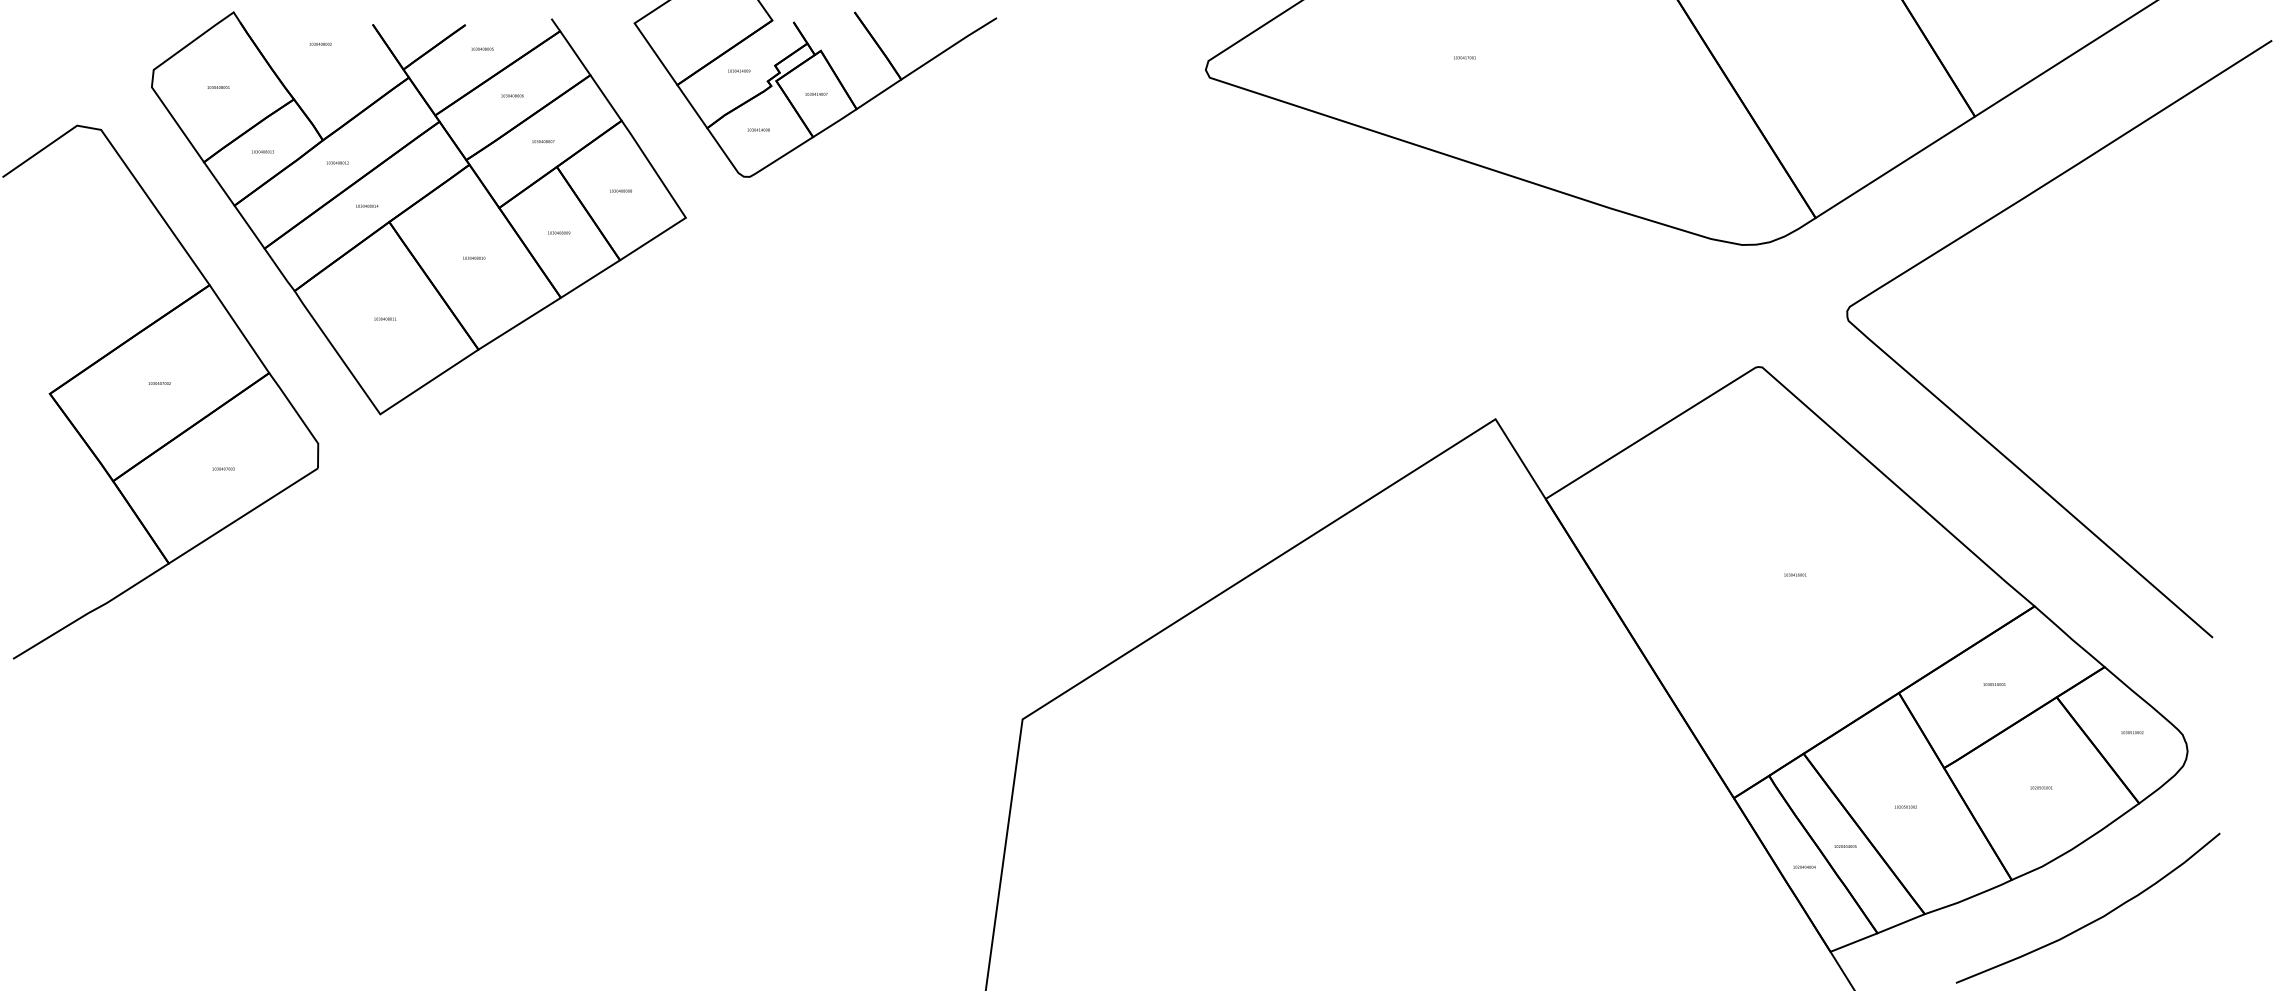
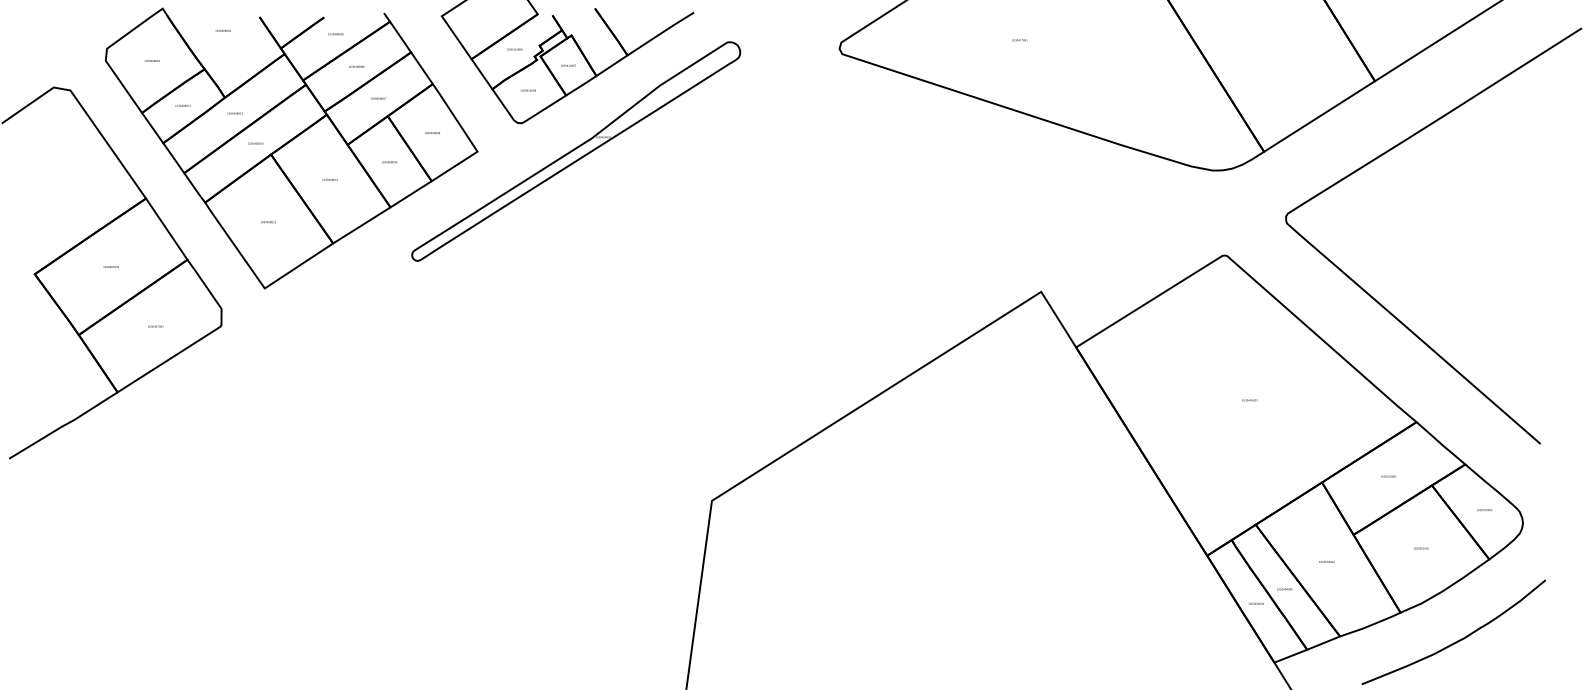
part: (828, 217) -> (576, 151), added

